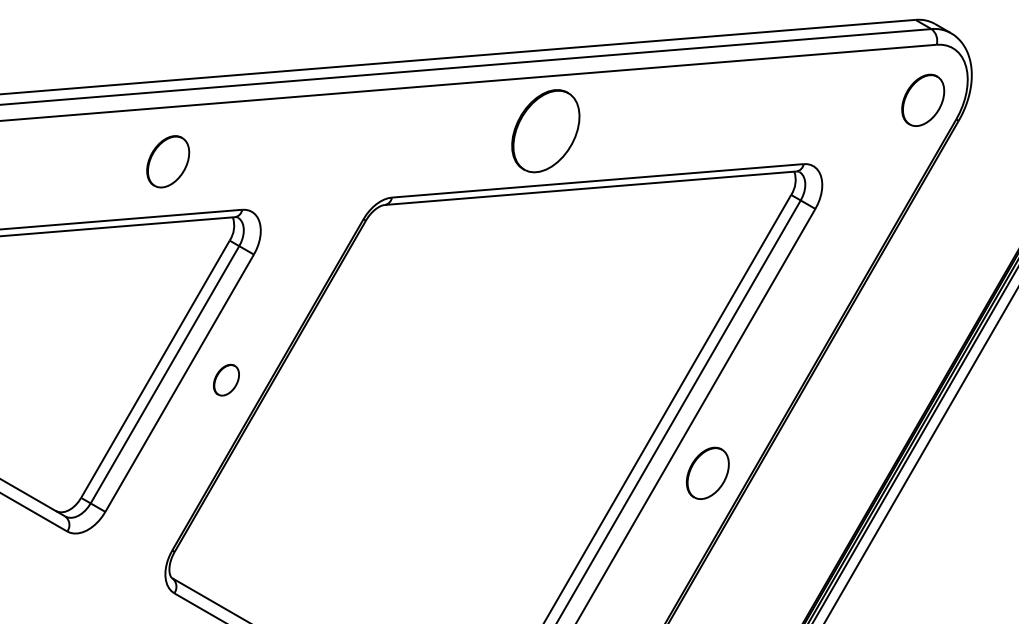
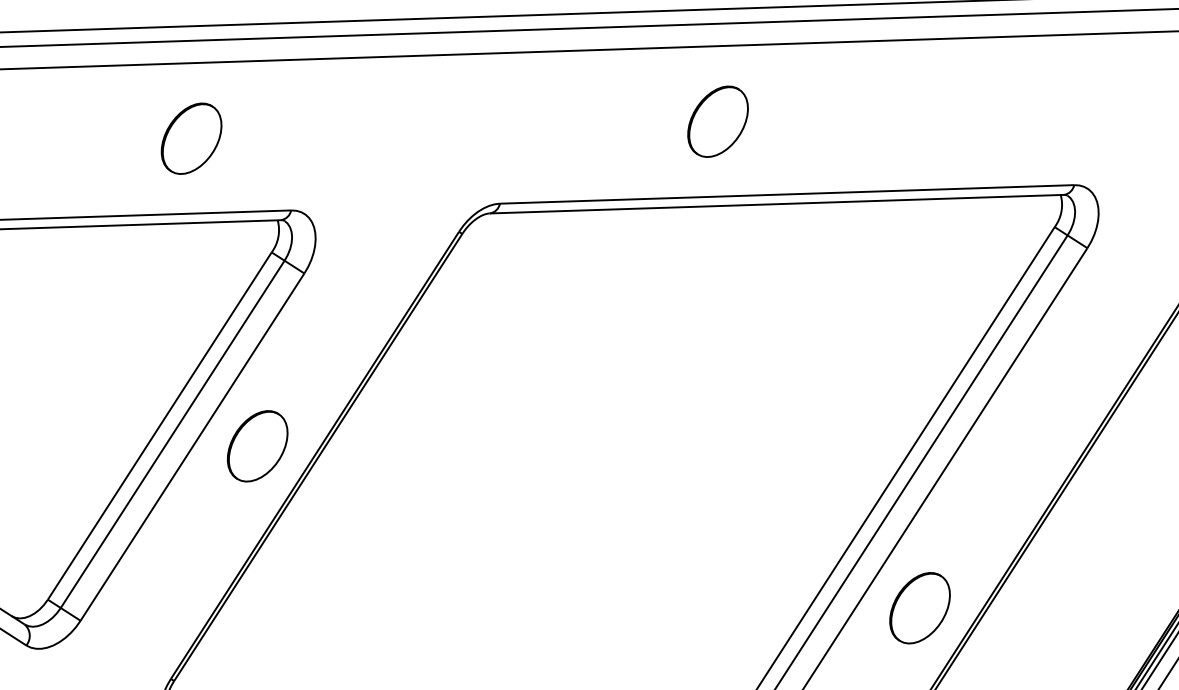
part: (545, 130) -> (717, 120), size x0.62
part: (226, 379) -> (257, 445), size x1.67

